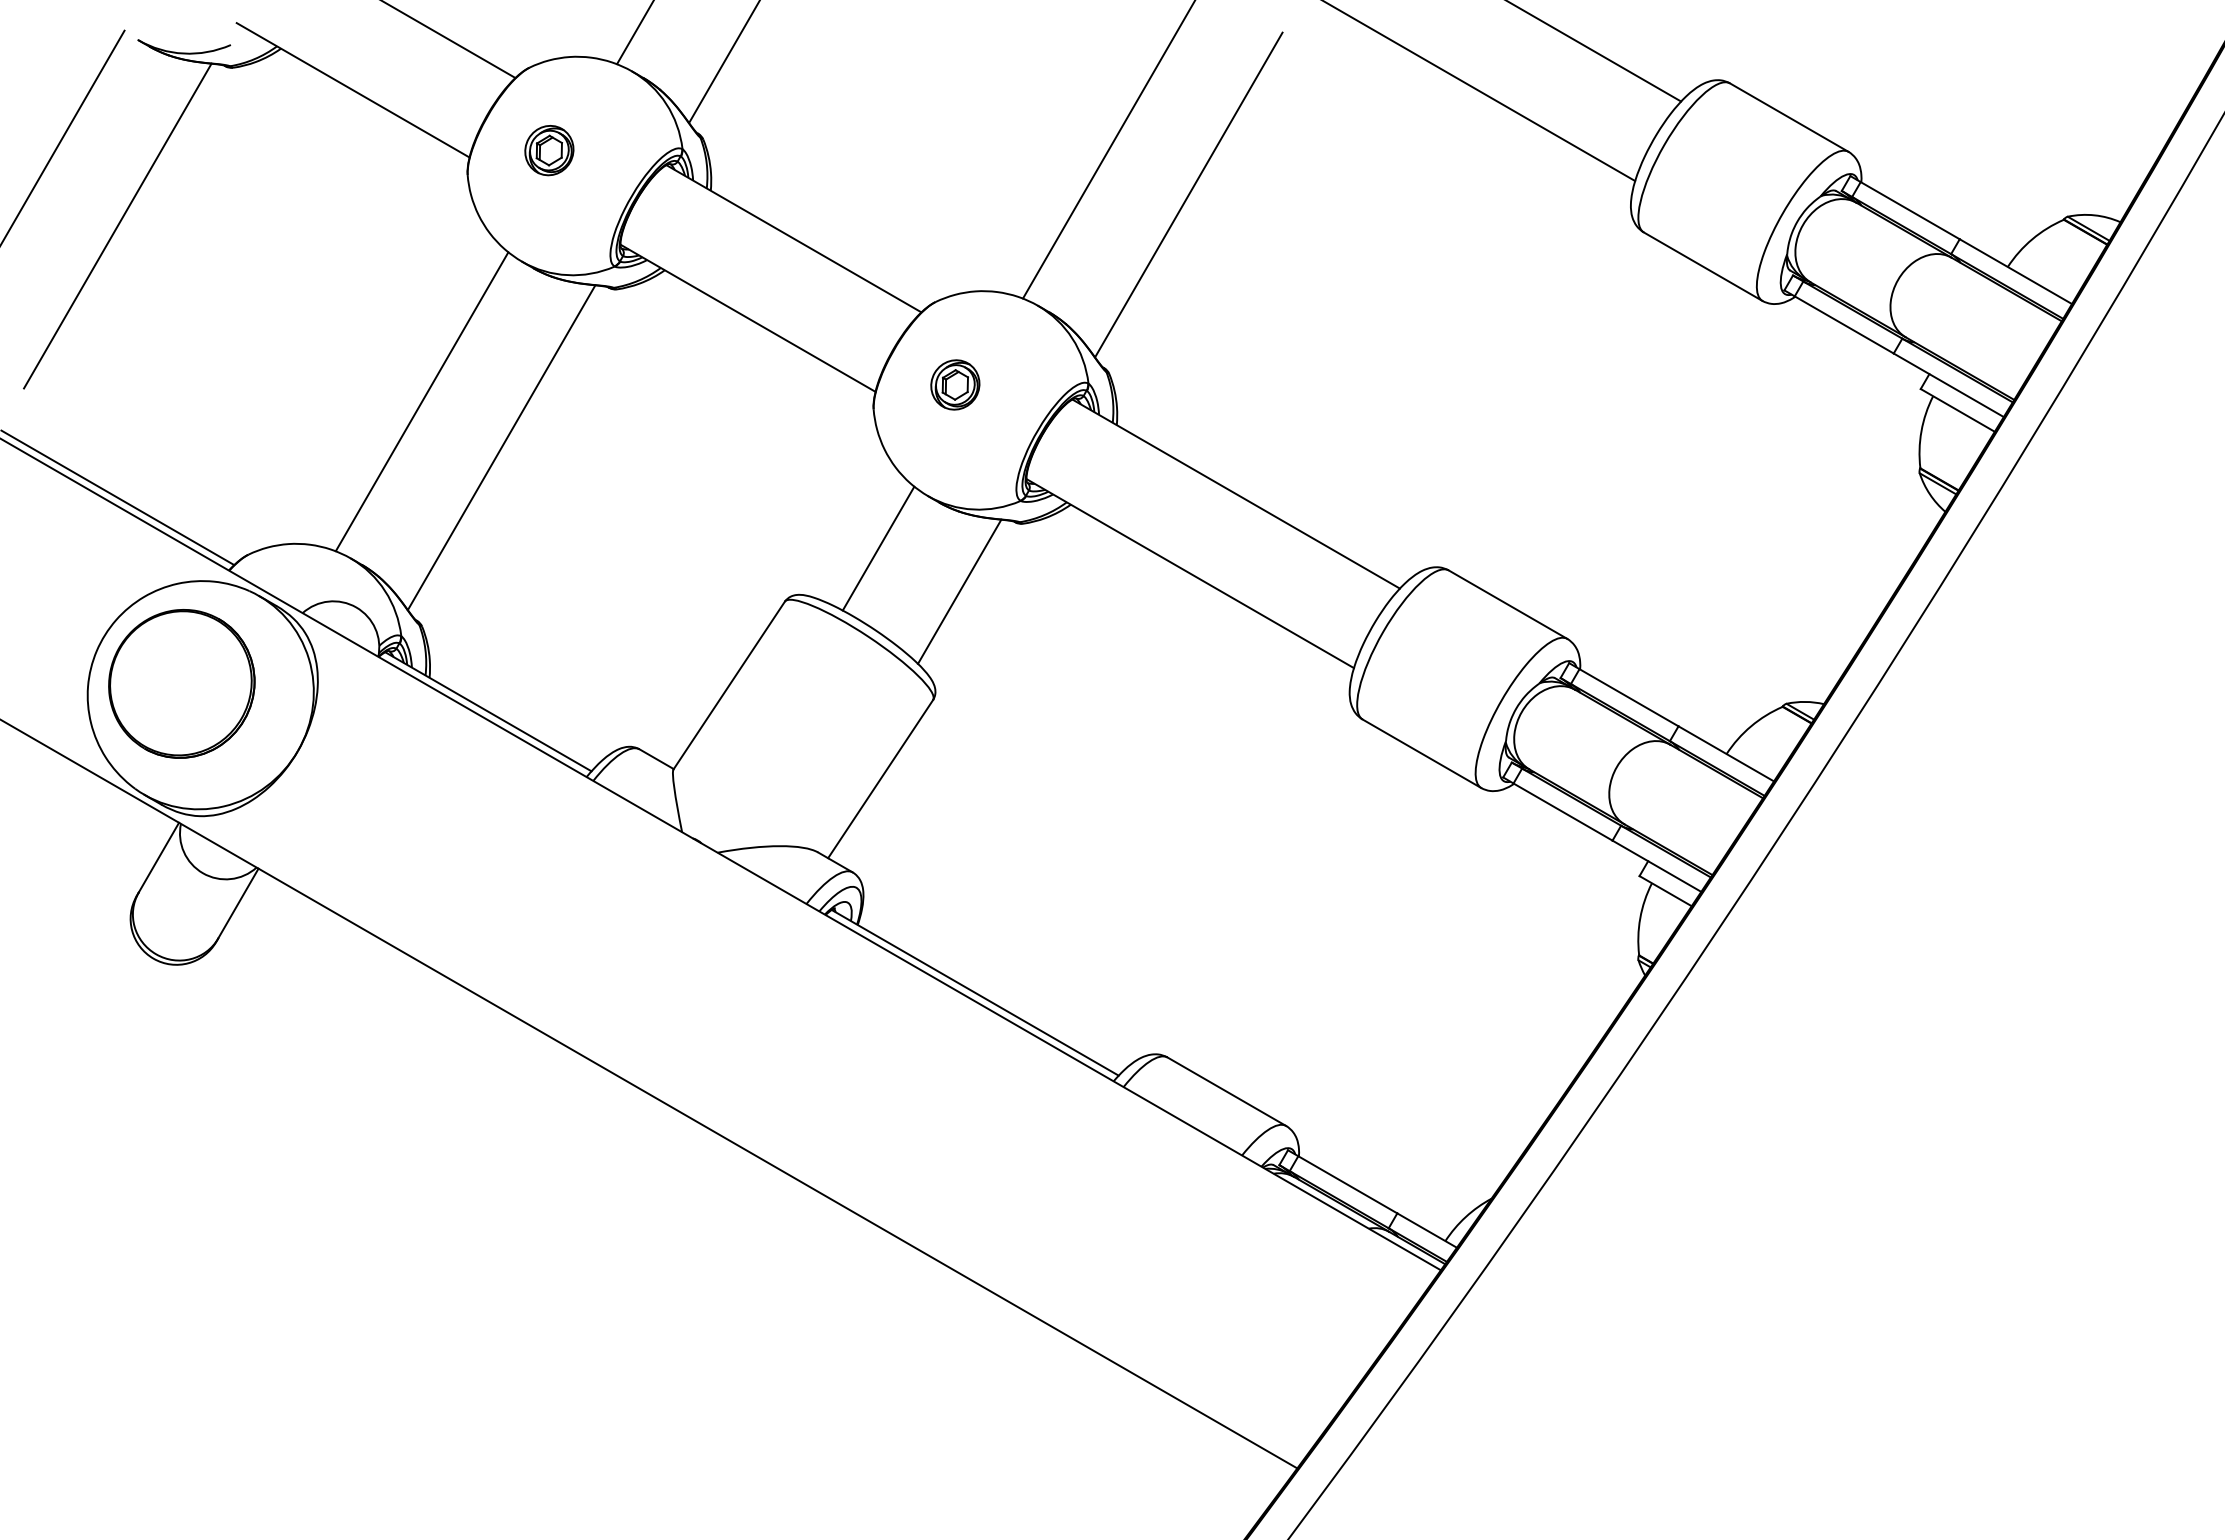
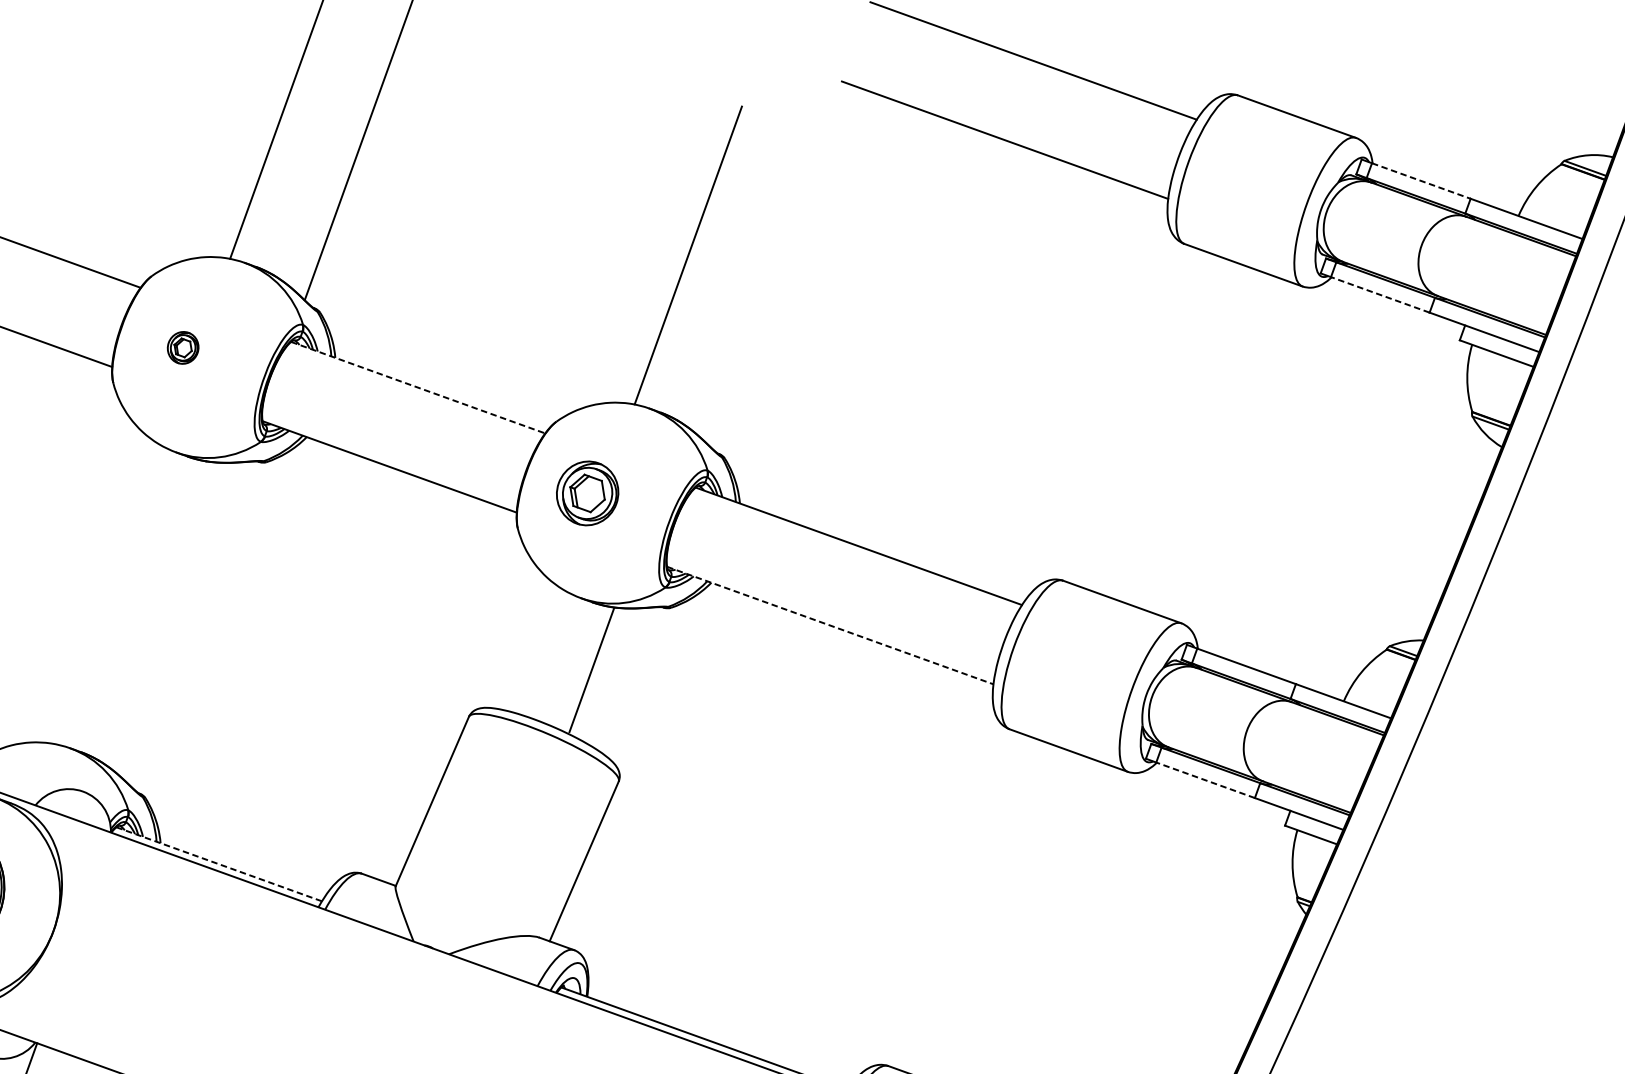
part: (549, 150) -> (183, 347), size x0.7
line: (1188, 194) -> (767, 283), removed
line: (1910, 210) -> (1421, 180), solid -> dashed
line: (794, 239) -> (418, 388), solid -> dashed
line: (1843, 324) -> (1379, 294), solid -> dashed
part: (955, 384) -> (587, 493), size x1.4
line: (421, 401) -> (108, 595), removed
line: (501, 447) -> (188, 623), removed
line: (878, 548) -> (591, 670), moved
line: (1190, 573) -> (830, 625), solid -> dashed
line: (959, 591) -> (624, 679), removed
line: (488, 712) -> (219, 864), solid -> dashed
line: (1562, 811) -> (1205, 779), solid -> dashed

